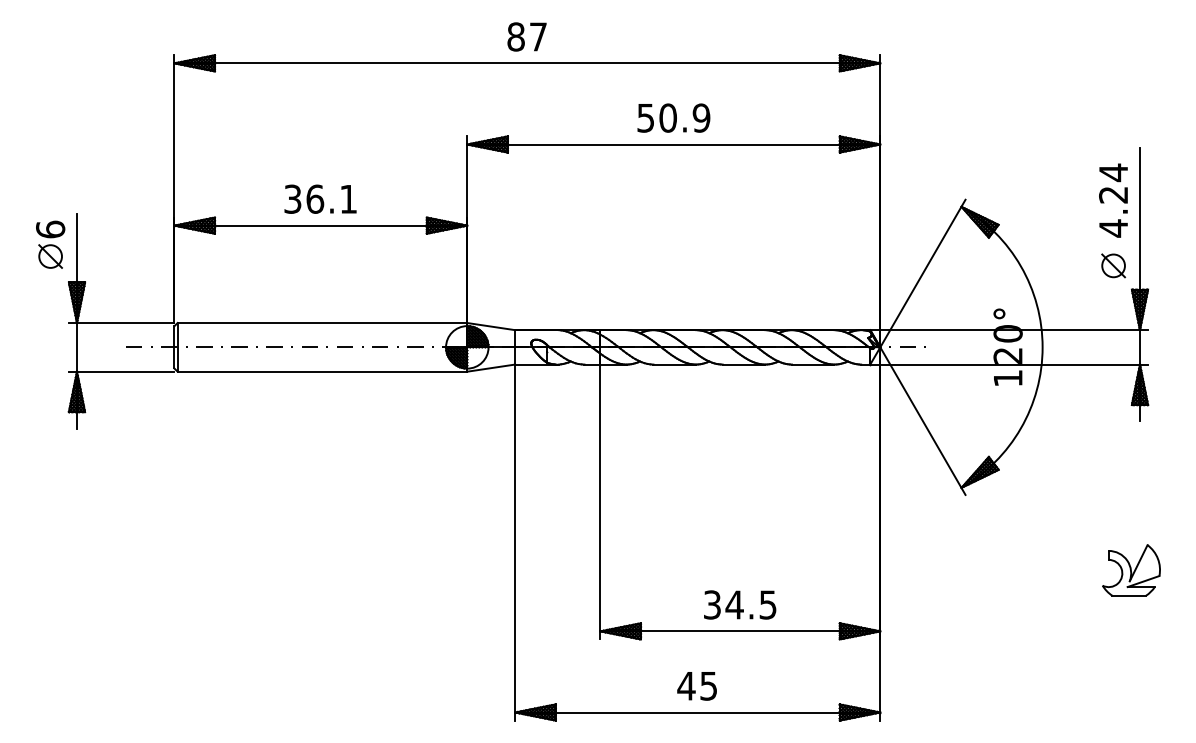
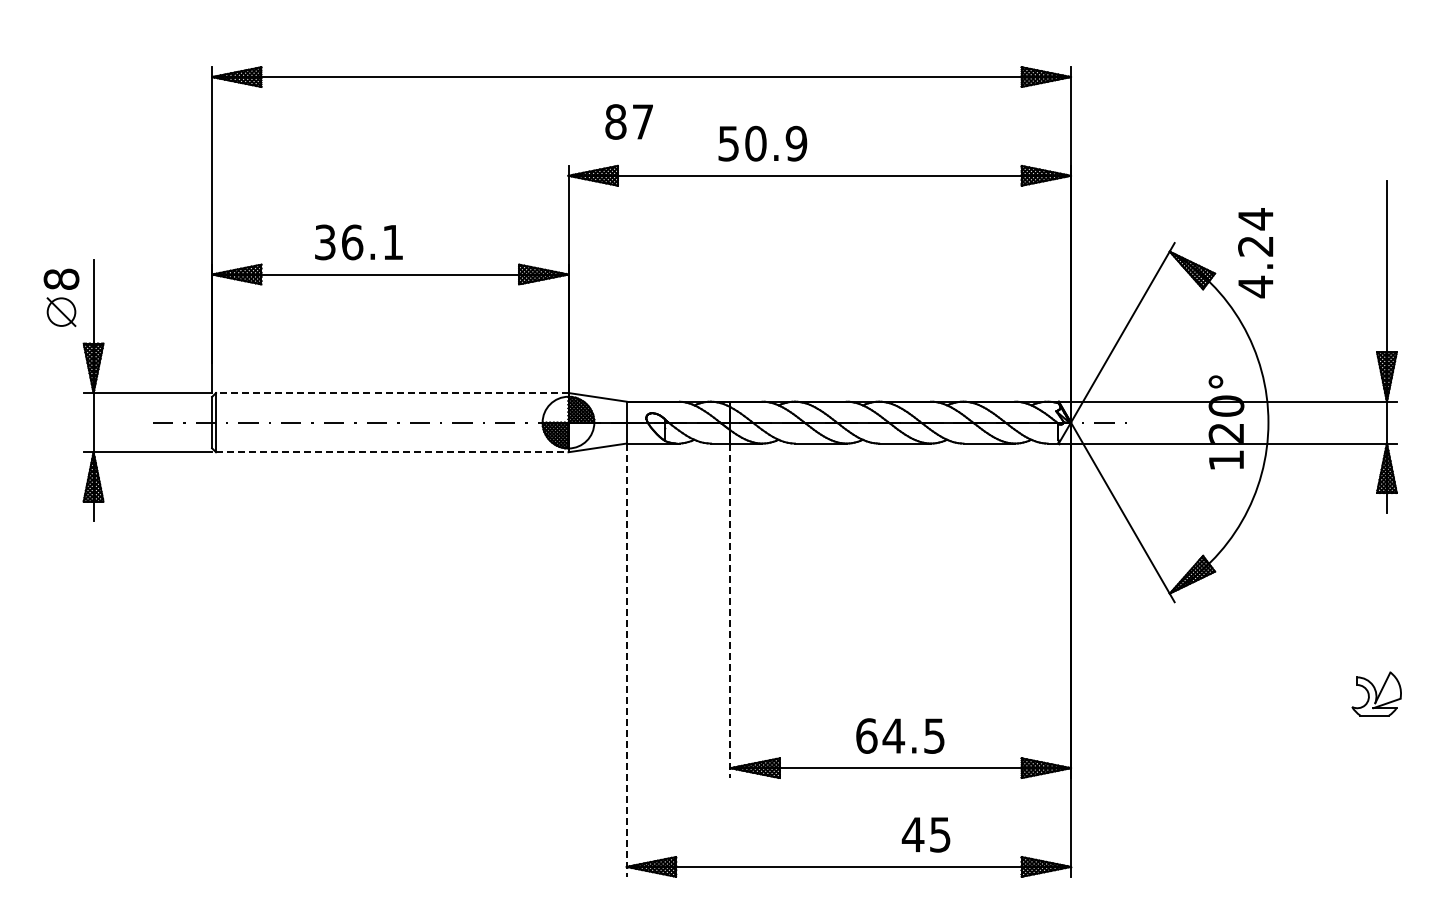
text: (526, 36) -> (628, 121), moved
text: (673, 117) -> (762, 143), moved
text: (320, 199) -> (358, 242), moved
text: (1113, 200) -> (1255, 253), moved
text: (50, 228) -> (61, 278), 6 -> 8
part: (1113, 265) -> (1354, 323), removed
line: (321, 323) -> (391, 393), solid -> dashed
line: (322, 371) -> (392, 452), solid -> dashed
line: (600, 502) -> (730, 611), solid -> dashed
line: (514, 542) -> (626, 660), solid -> dashed
part: (1131, 569) -> (1376, 693), size x0.7
text: (712, 604) -> (866, 735), 34.5 -> 64.5
text: (696, 685) -> (925, 834), moved

